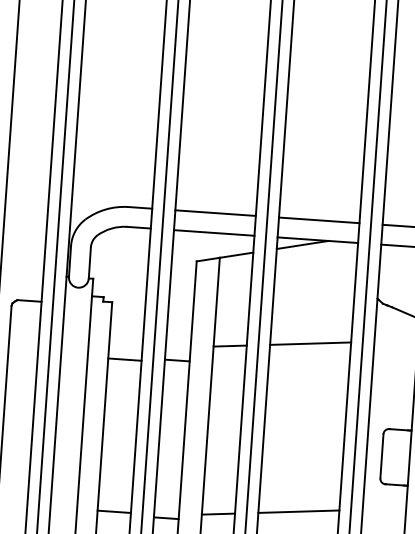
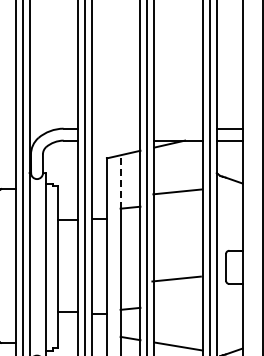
line: (216, 212) -> (116, 128), removed
line: (319, 220) -> (178, 128), removed
line: (214, 232) -> (116, 140), removed
line: (216, 301) -> (120, 181), solid -> dashed
line: (310, 342) -> (177, 191), moved
line: (298, 510) -> (176, 278), moved

